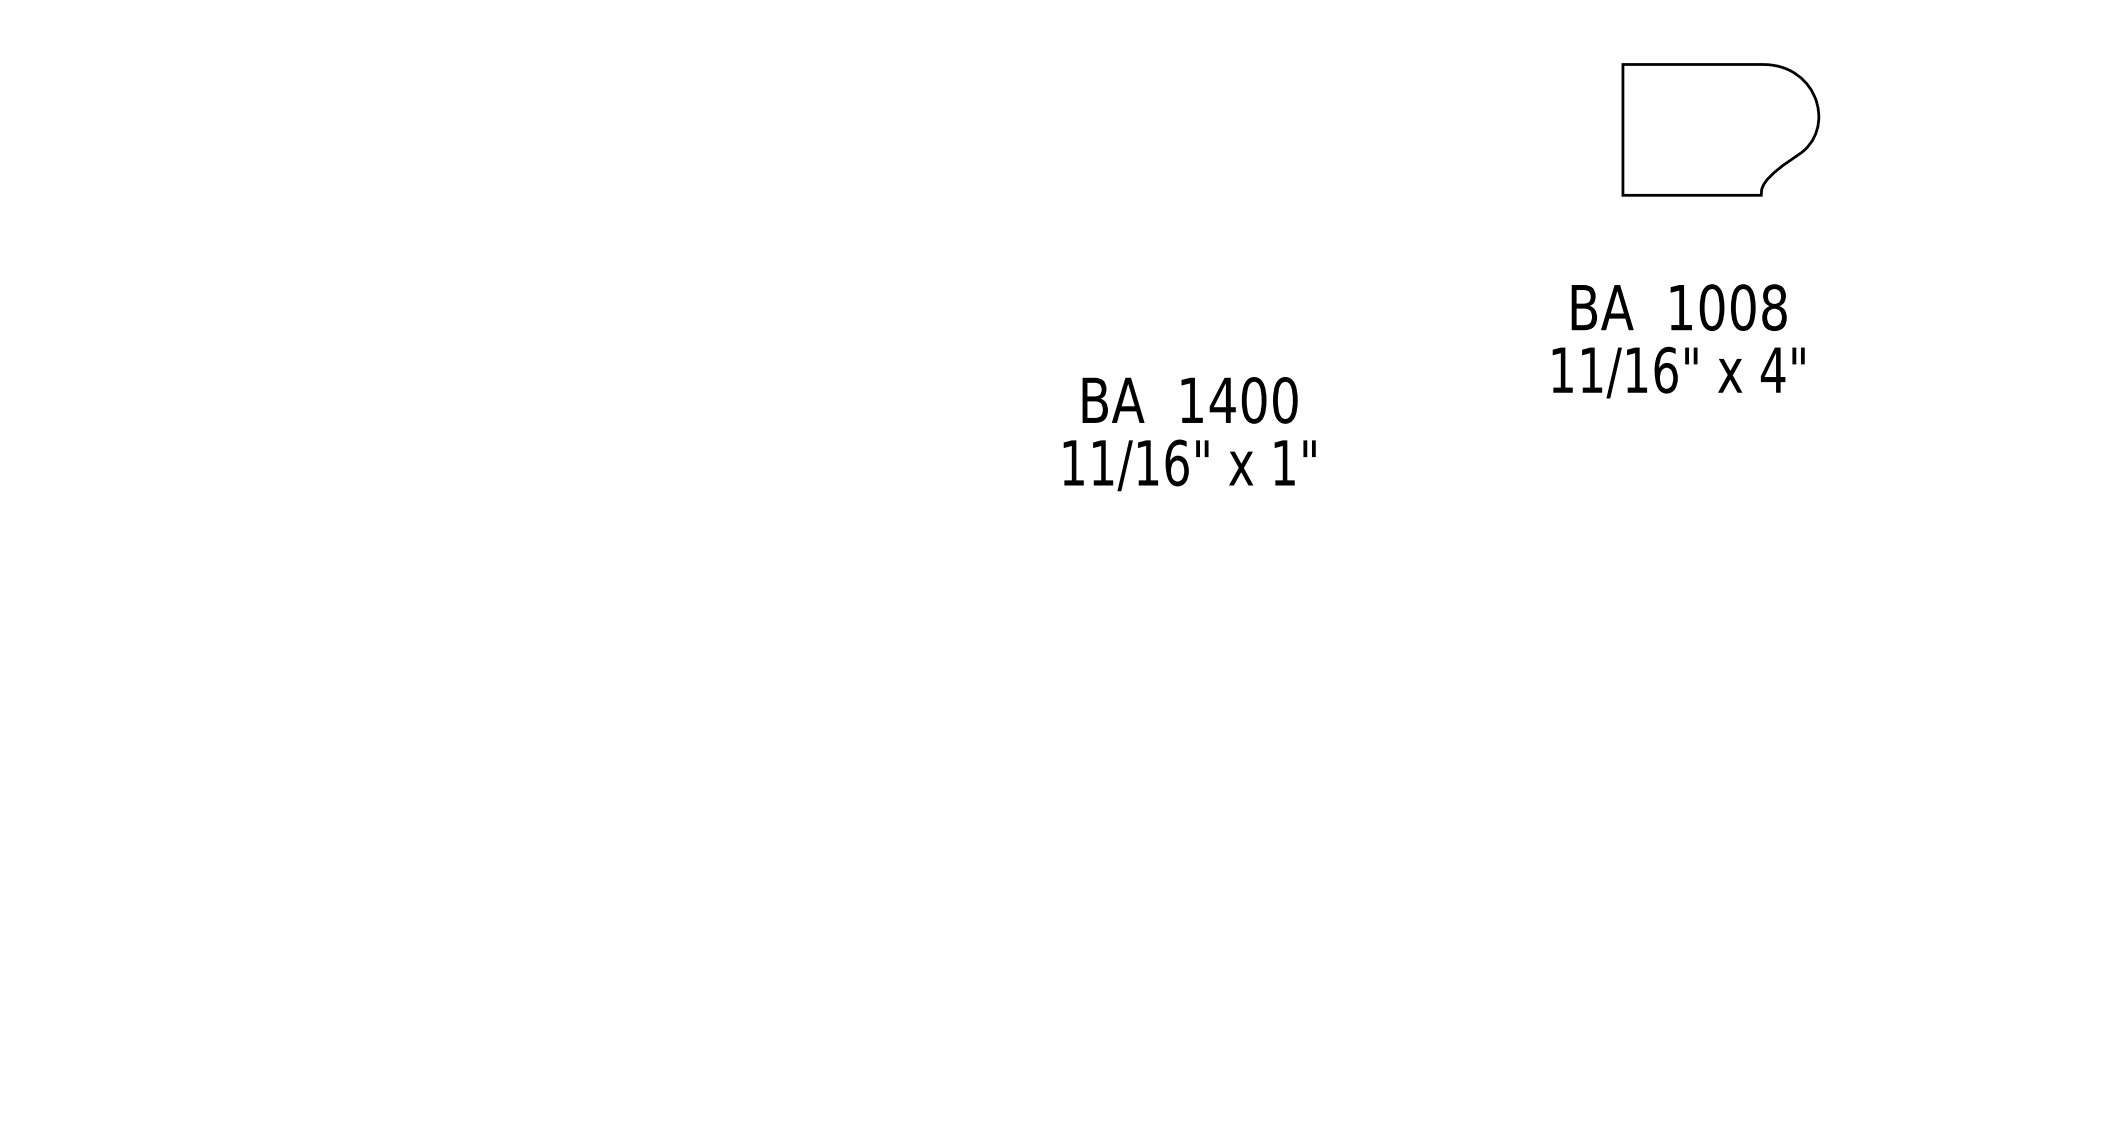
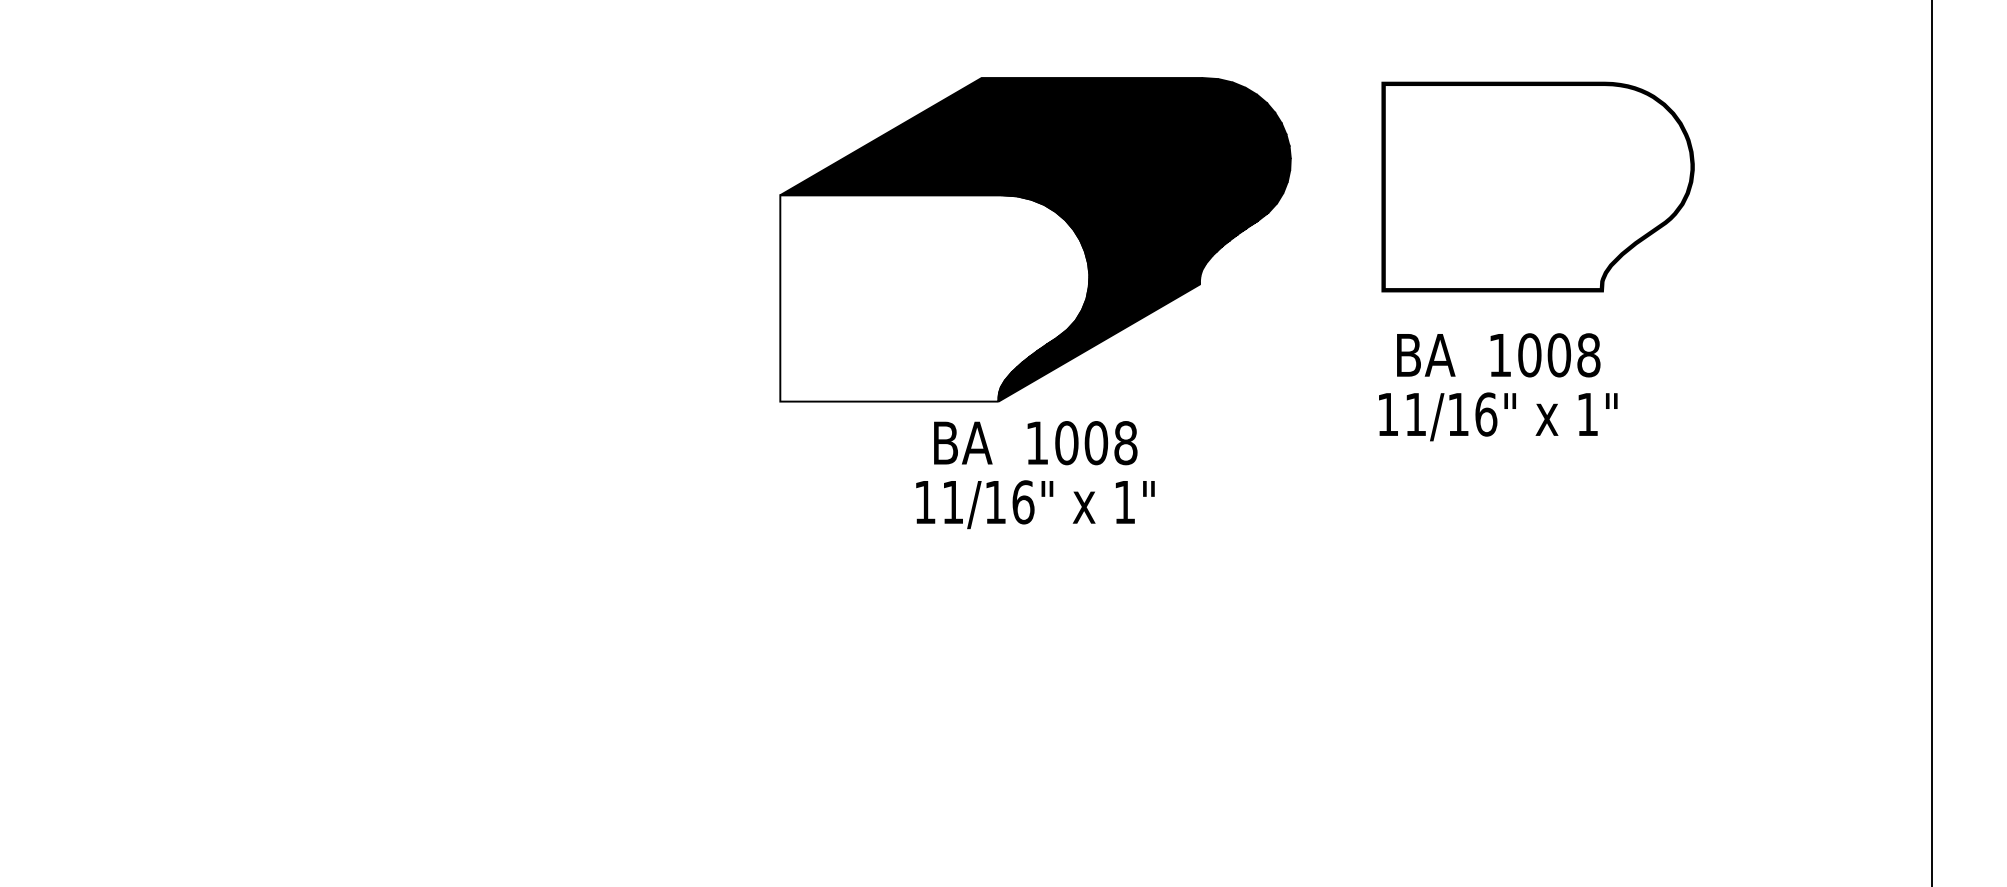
part: (1720, 129) -> (1537, 186), size x1.67
part: (1189, 185) -> (1035, 239), added
text: (1772, 369) -> (1587, 413), 4" -> 1"
text: (1253, 400) -> (1095, 443), 1400 -> 1008

